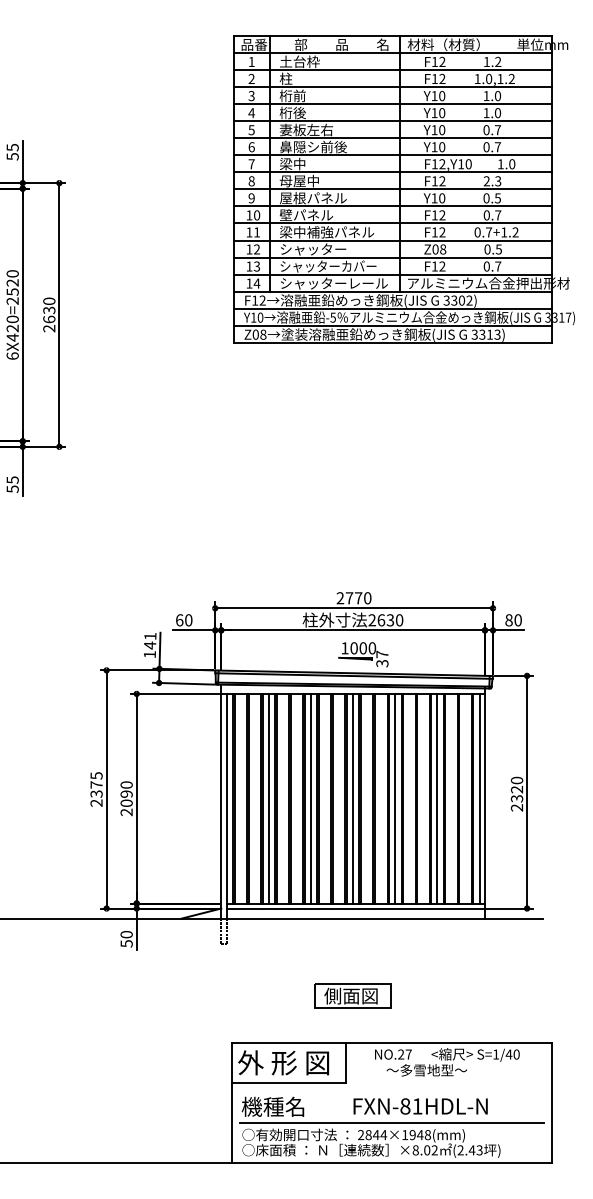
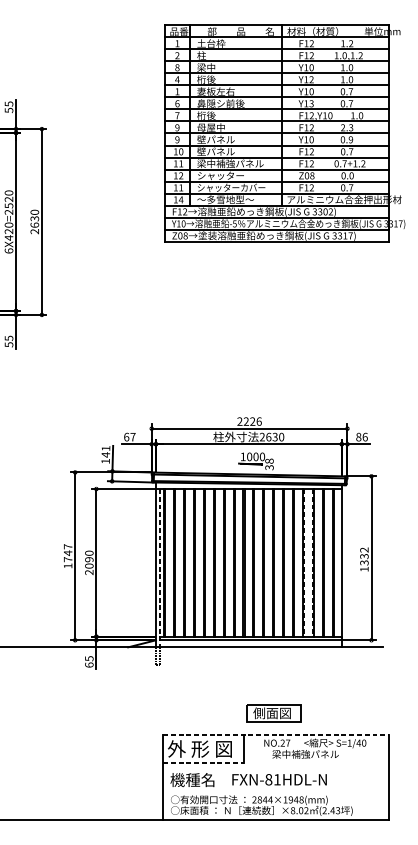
text: (251, 95) -> (177, 67), 3 -> 8
text: (292, 95) -> (206, 67), 桁前 -> 梁中
text: (442, 113) -> (311, 80), Y10 -> Y12
text: (251, 130) -> (177, 91), 5 -> 1
text: (442, 147) -> (311, 103), Y10 -> Y13
text: (292, 163) -> (206, 115), 梁中 -> 桁後
text: (251, 181) -> (177, 127), 8 -> 9
text: (312, 198) -> (220, 139), 屋根パネル -> 壁パネル
text: (497, 198) -> (350, 139), 0.5 -> 0.9
text: (498, 249) -> (351, 175), 0.5 -> 0.0
text: (256, 266) -> (180, 187), 13 -> 11
text: (333, 283) -> (235, 199), シャッターレール -> ～多雪地型～
text: (497, 334) -> (350, 235), 3313) -> 3317)
text: (358, 598) -> (252, 421), 2770 -> 2226
text: (188, 620) -> (132, 437), 60 -> 67
text: (517, 620) -> (364, 437), 80 -> 86
text: (382, 654) -> (269, 461), 37 -> 38
text: (96, 789) -> (68, 556), 2375 -> 1747
text: (516, 793) -> (364, 559), 2320 -> 1332
line: (268, 798) -> (189, 562), removed
line: (311, 798) -> (219, 562), removed
line: (353, 798) -> (249, 562), removed
line: (395, 798) -> (278, 562), removed
line: (431, 798) -> (304, 562), solid -> dashed
line: (437, 798) -> (308, 562), removed
line: (443, 798) -> (312, 562), solid -> dashed
line: (479, 798) -> (337, 562), removed
line: (226, 806) -> (159, 568), solid -> dashed
text: (126, 939) -> (89, 662), 50 -> 65
part: (352, 995) -> (273, 712), moved
line: (392, 1042) -> (276, 734), solid -> dashed
text: (433, 1070) -> (305, 754), ～多雪地型～ -> 梁中補強パネル
line: (289, 1082) -> (204, 762), solid -> dashed
text: (420, 1106) -> (279, 779), moved
line: (391, 1122) -> (275, 791), removed

